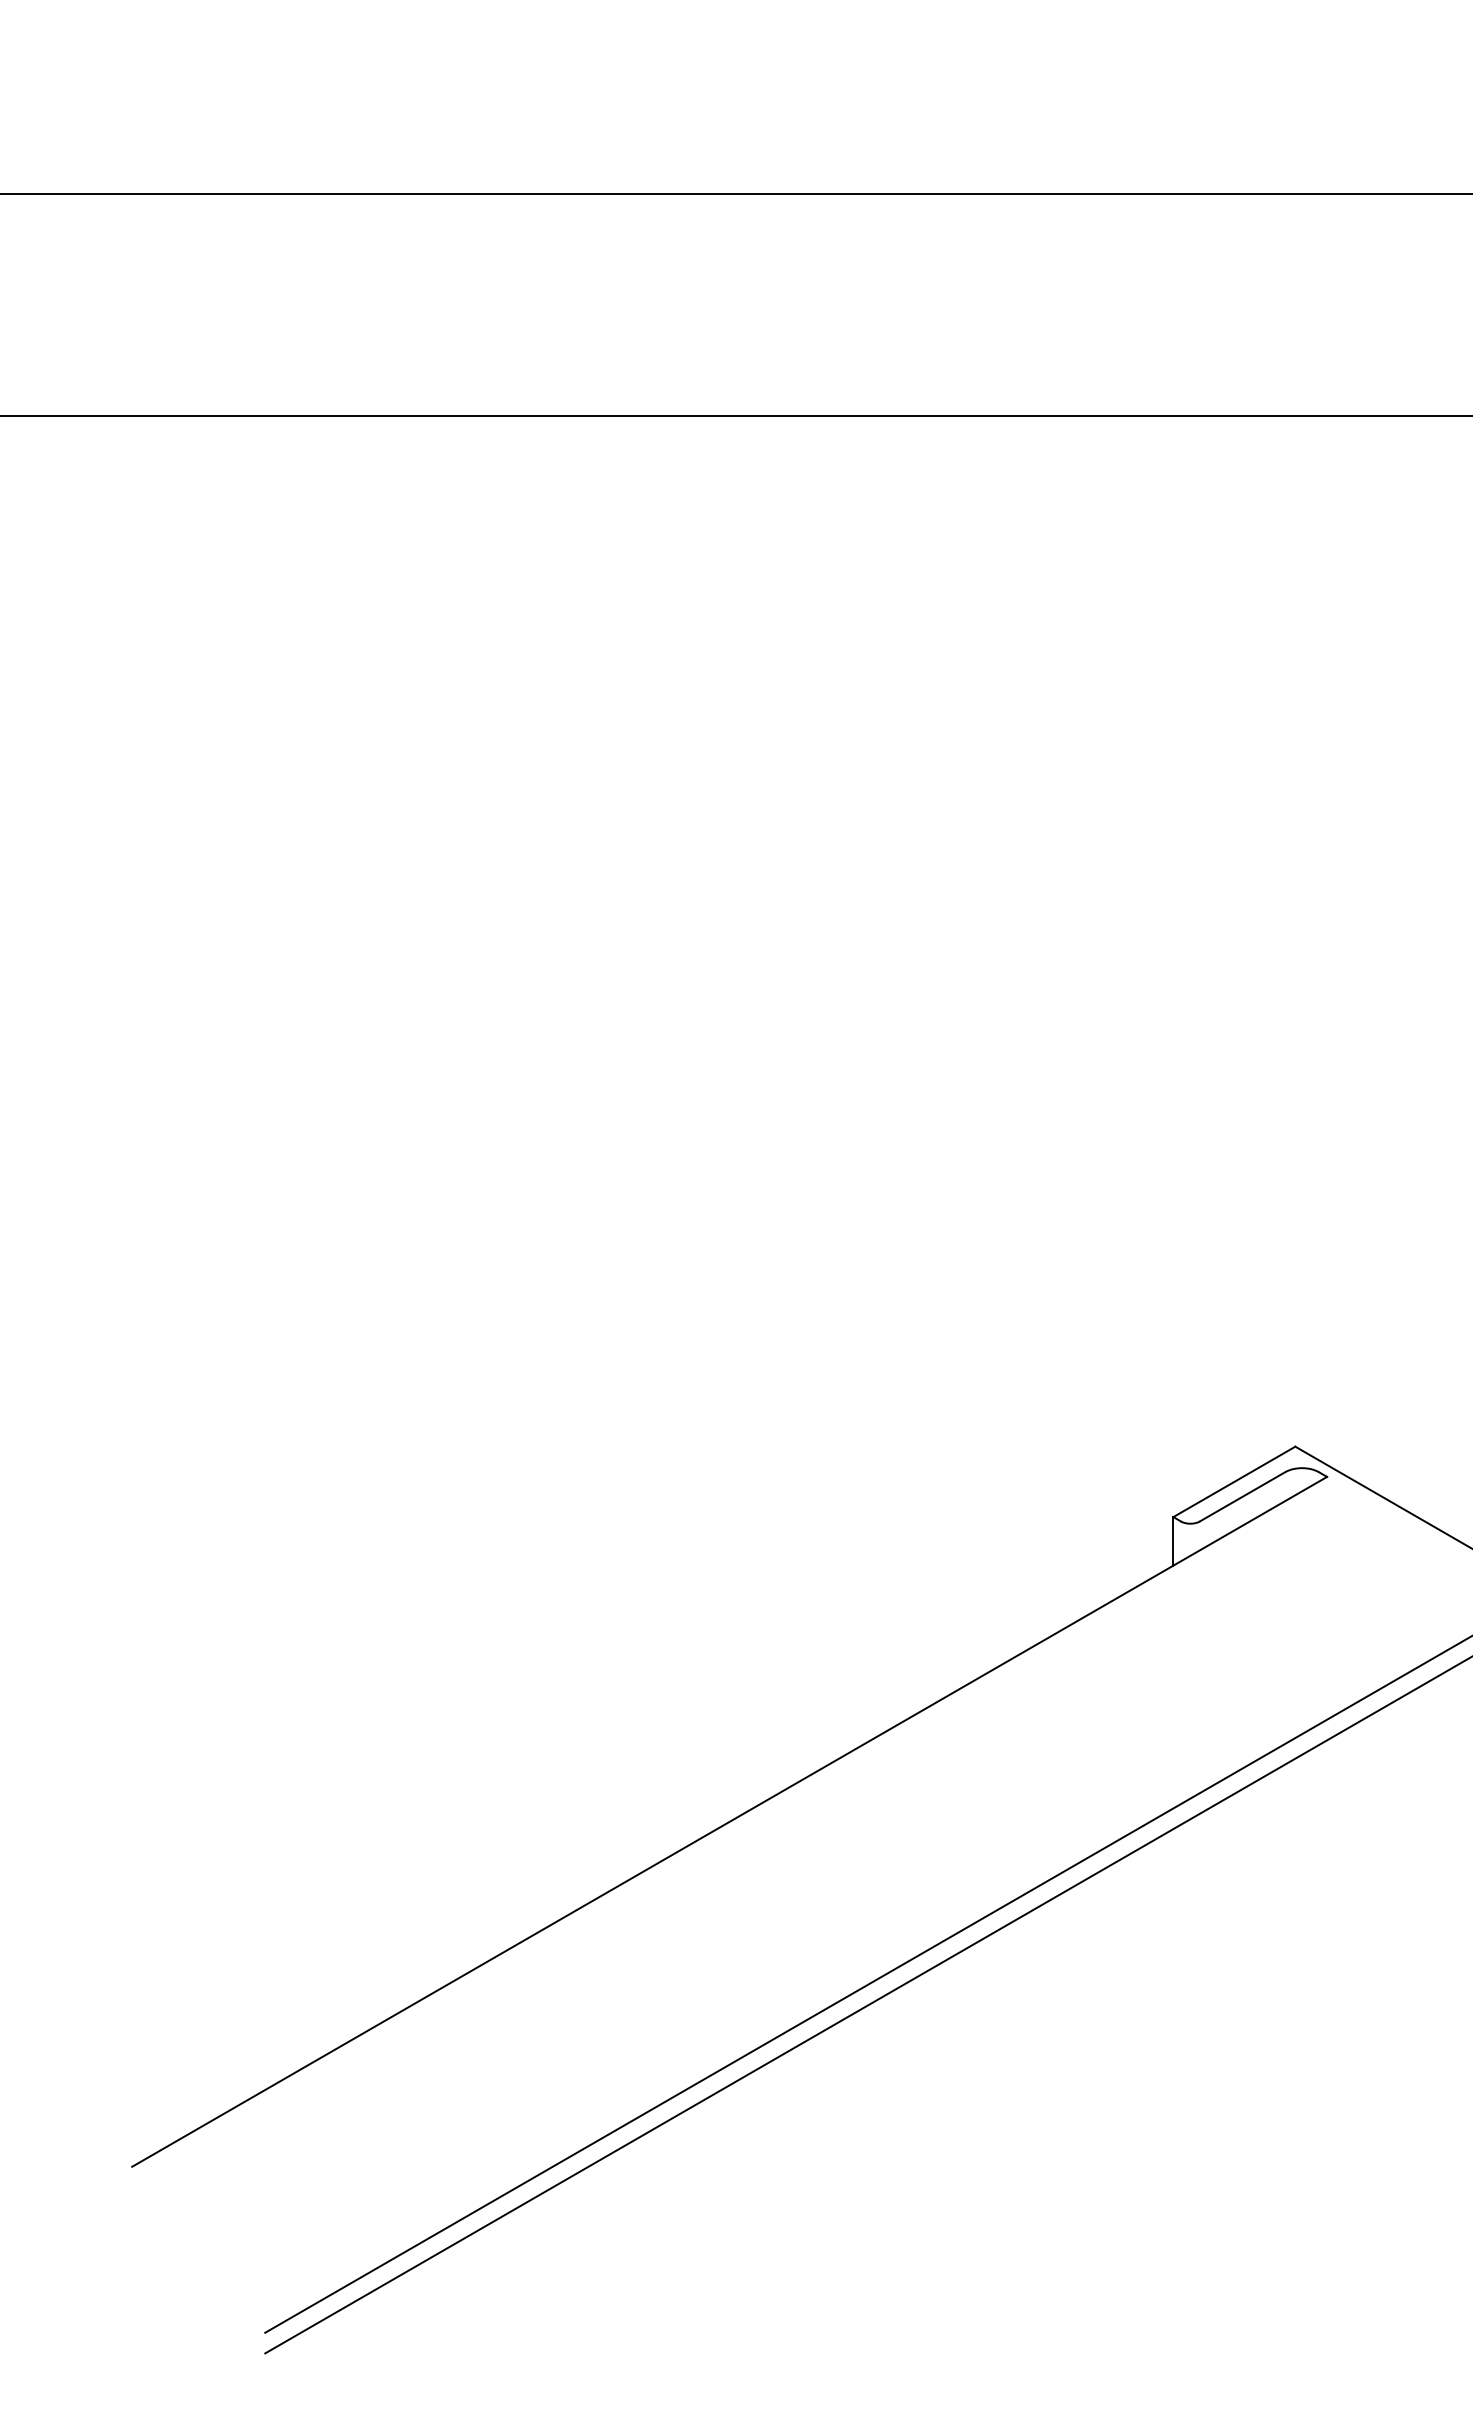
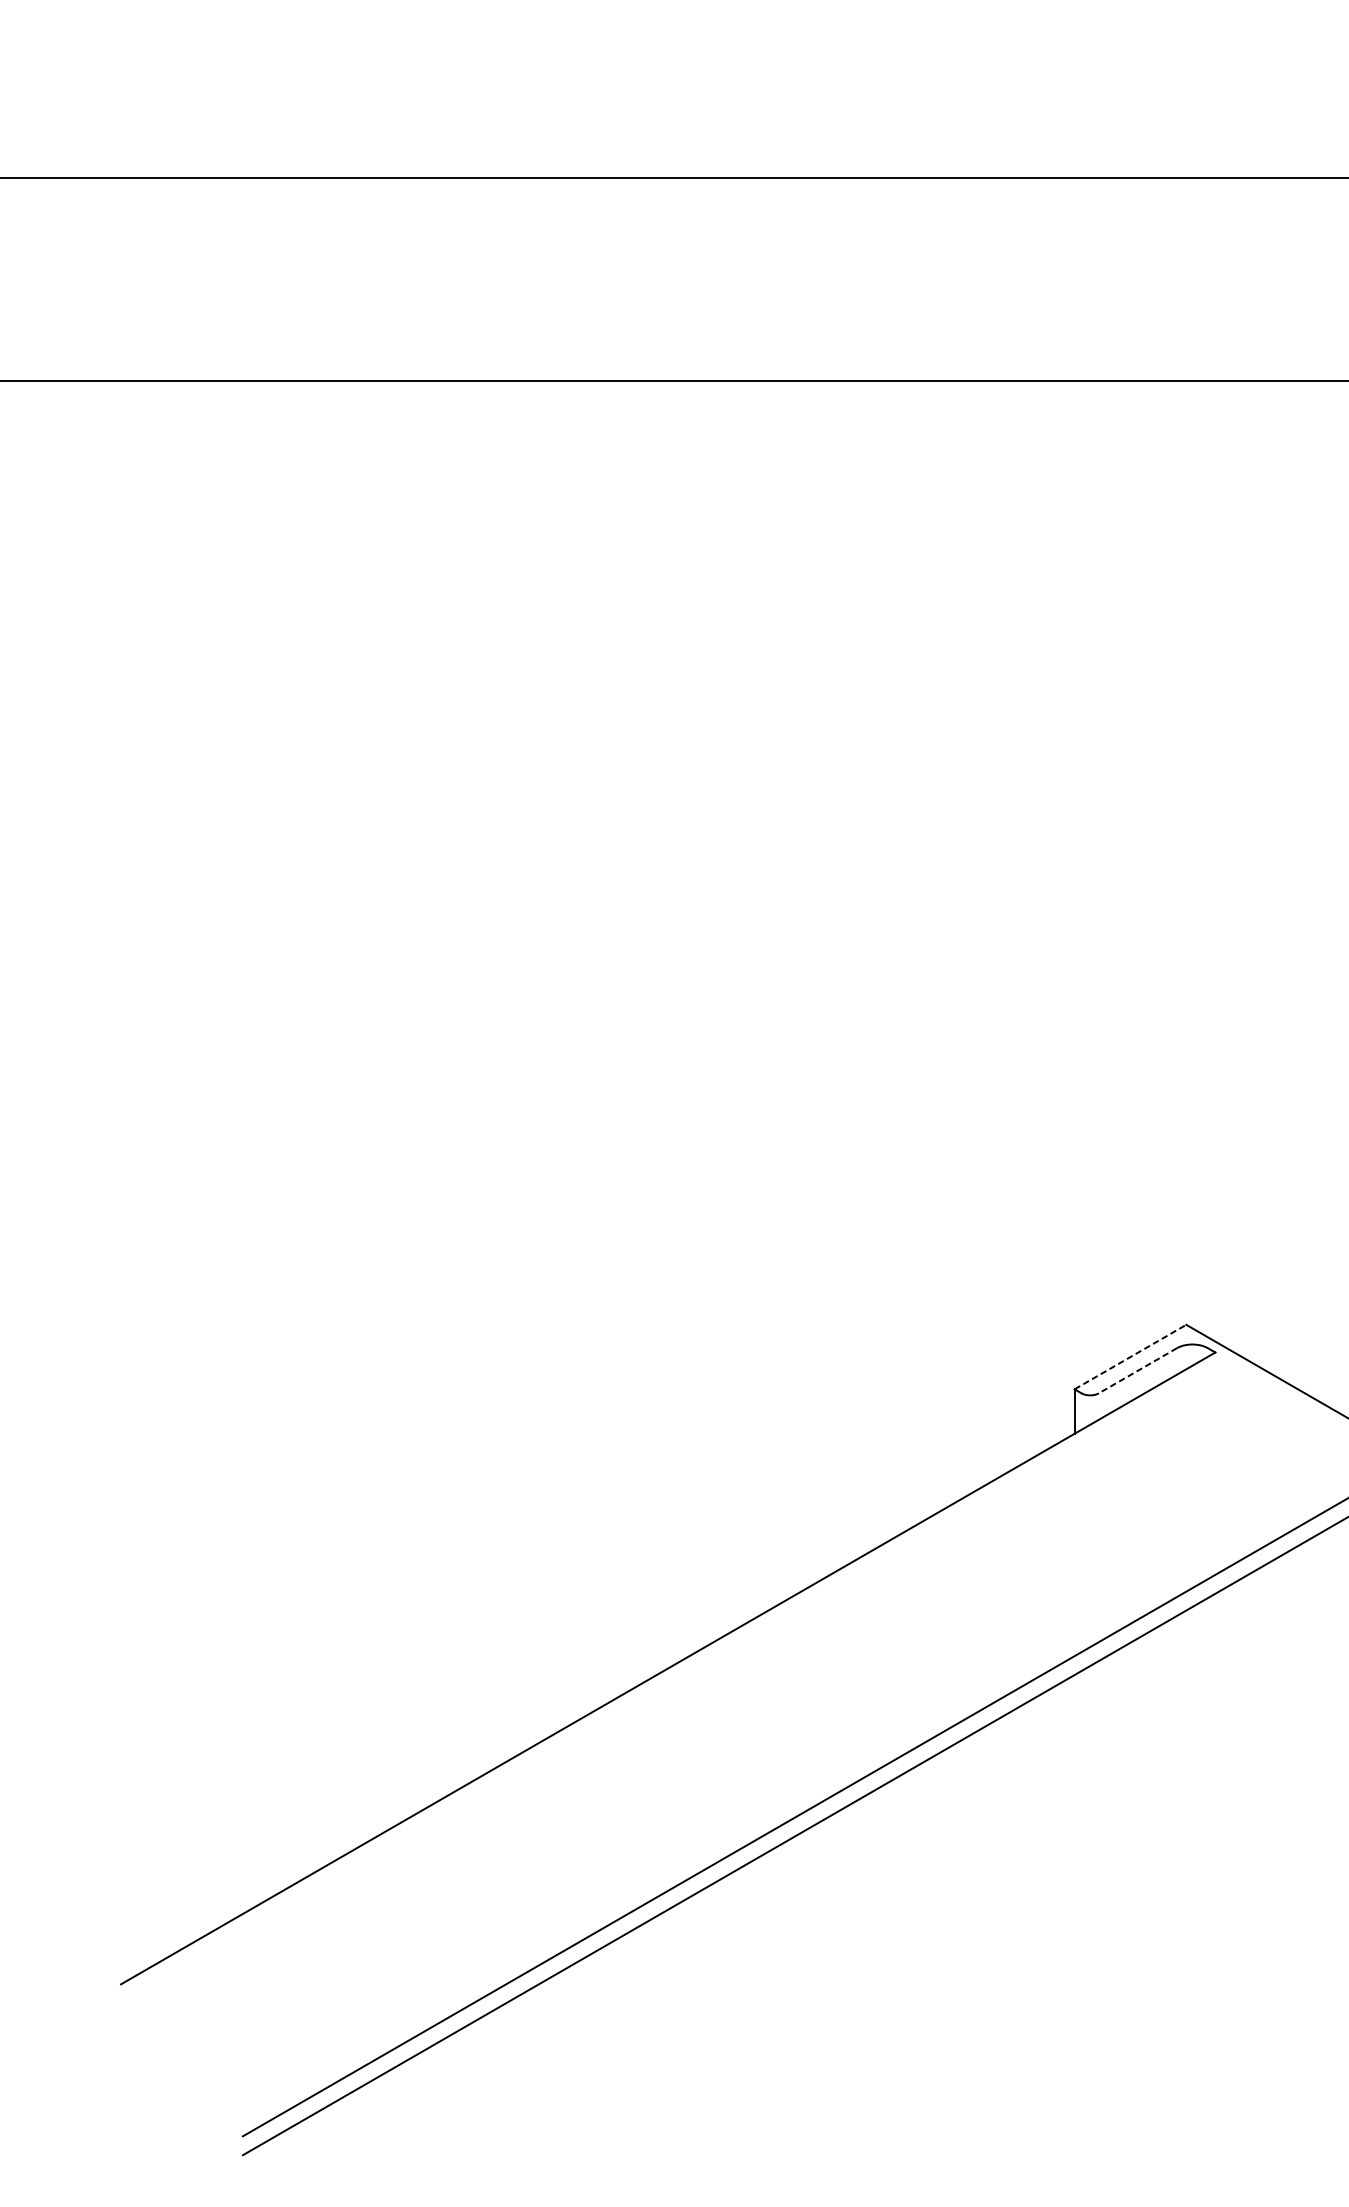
line: (1234, 1481) -> (1130, 1356), solid -> dashed
line: (1242, 1497) -> (1137, 1371), solid -> dashed

